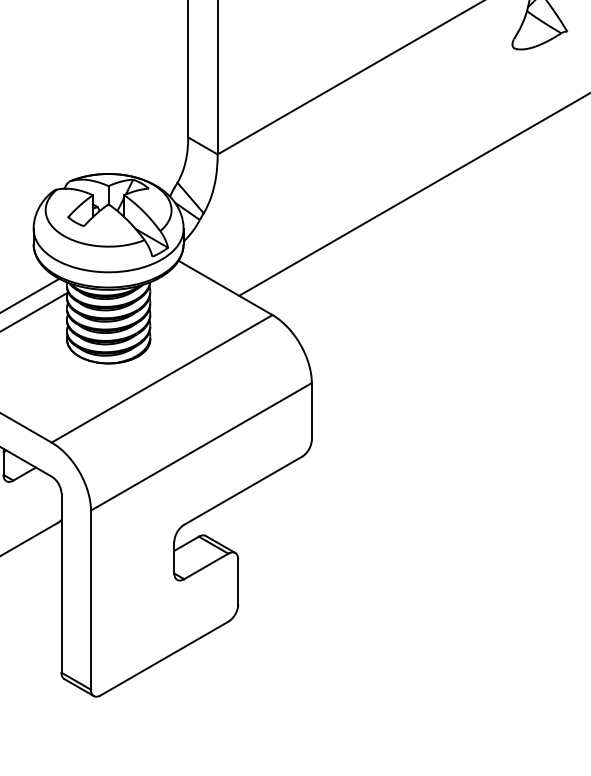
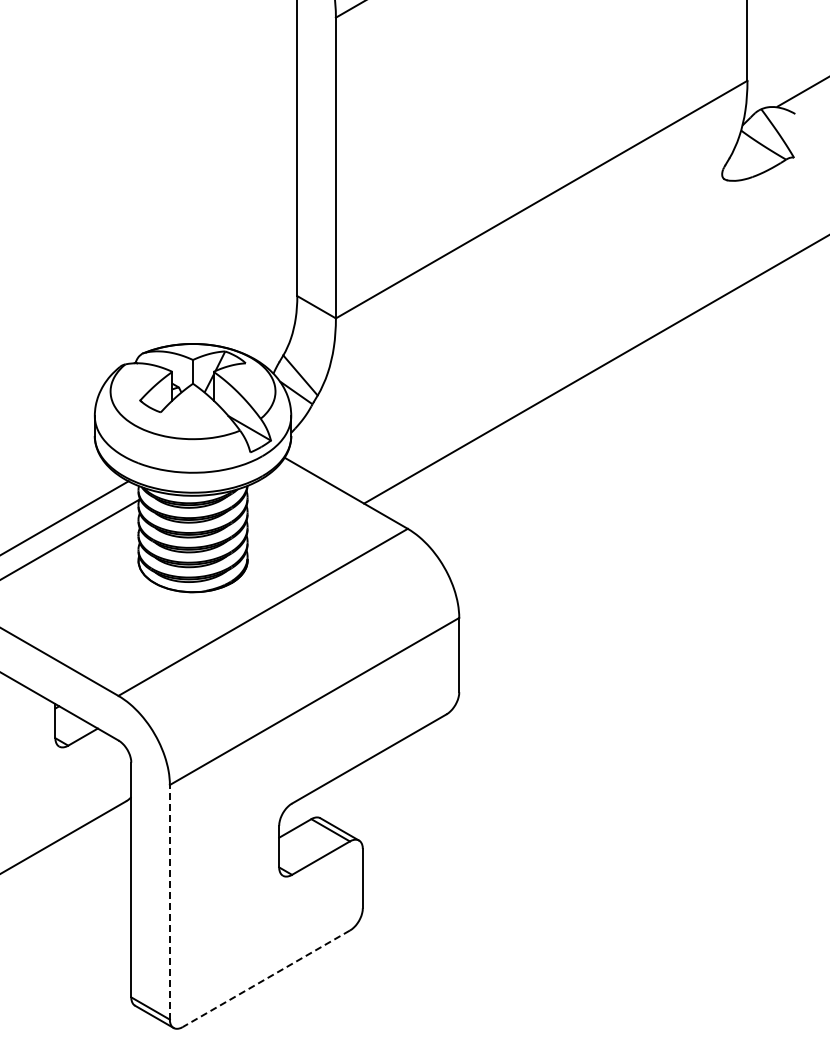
line: (90, 599) -> (169, 901), solid -> dashed
line: (164, 658) -> (266, 978), solid -> dashed

